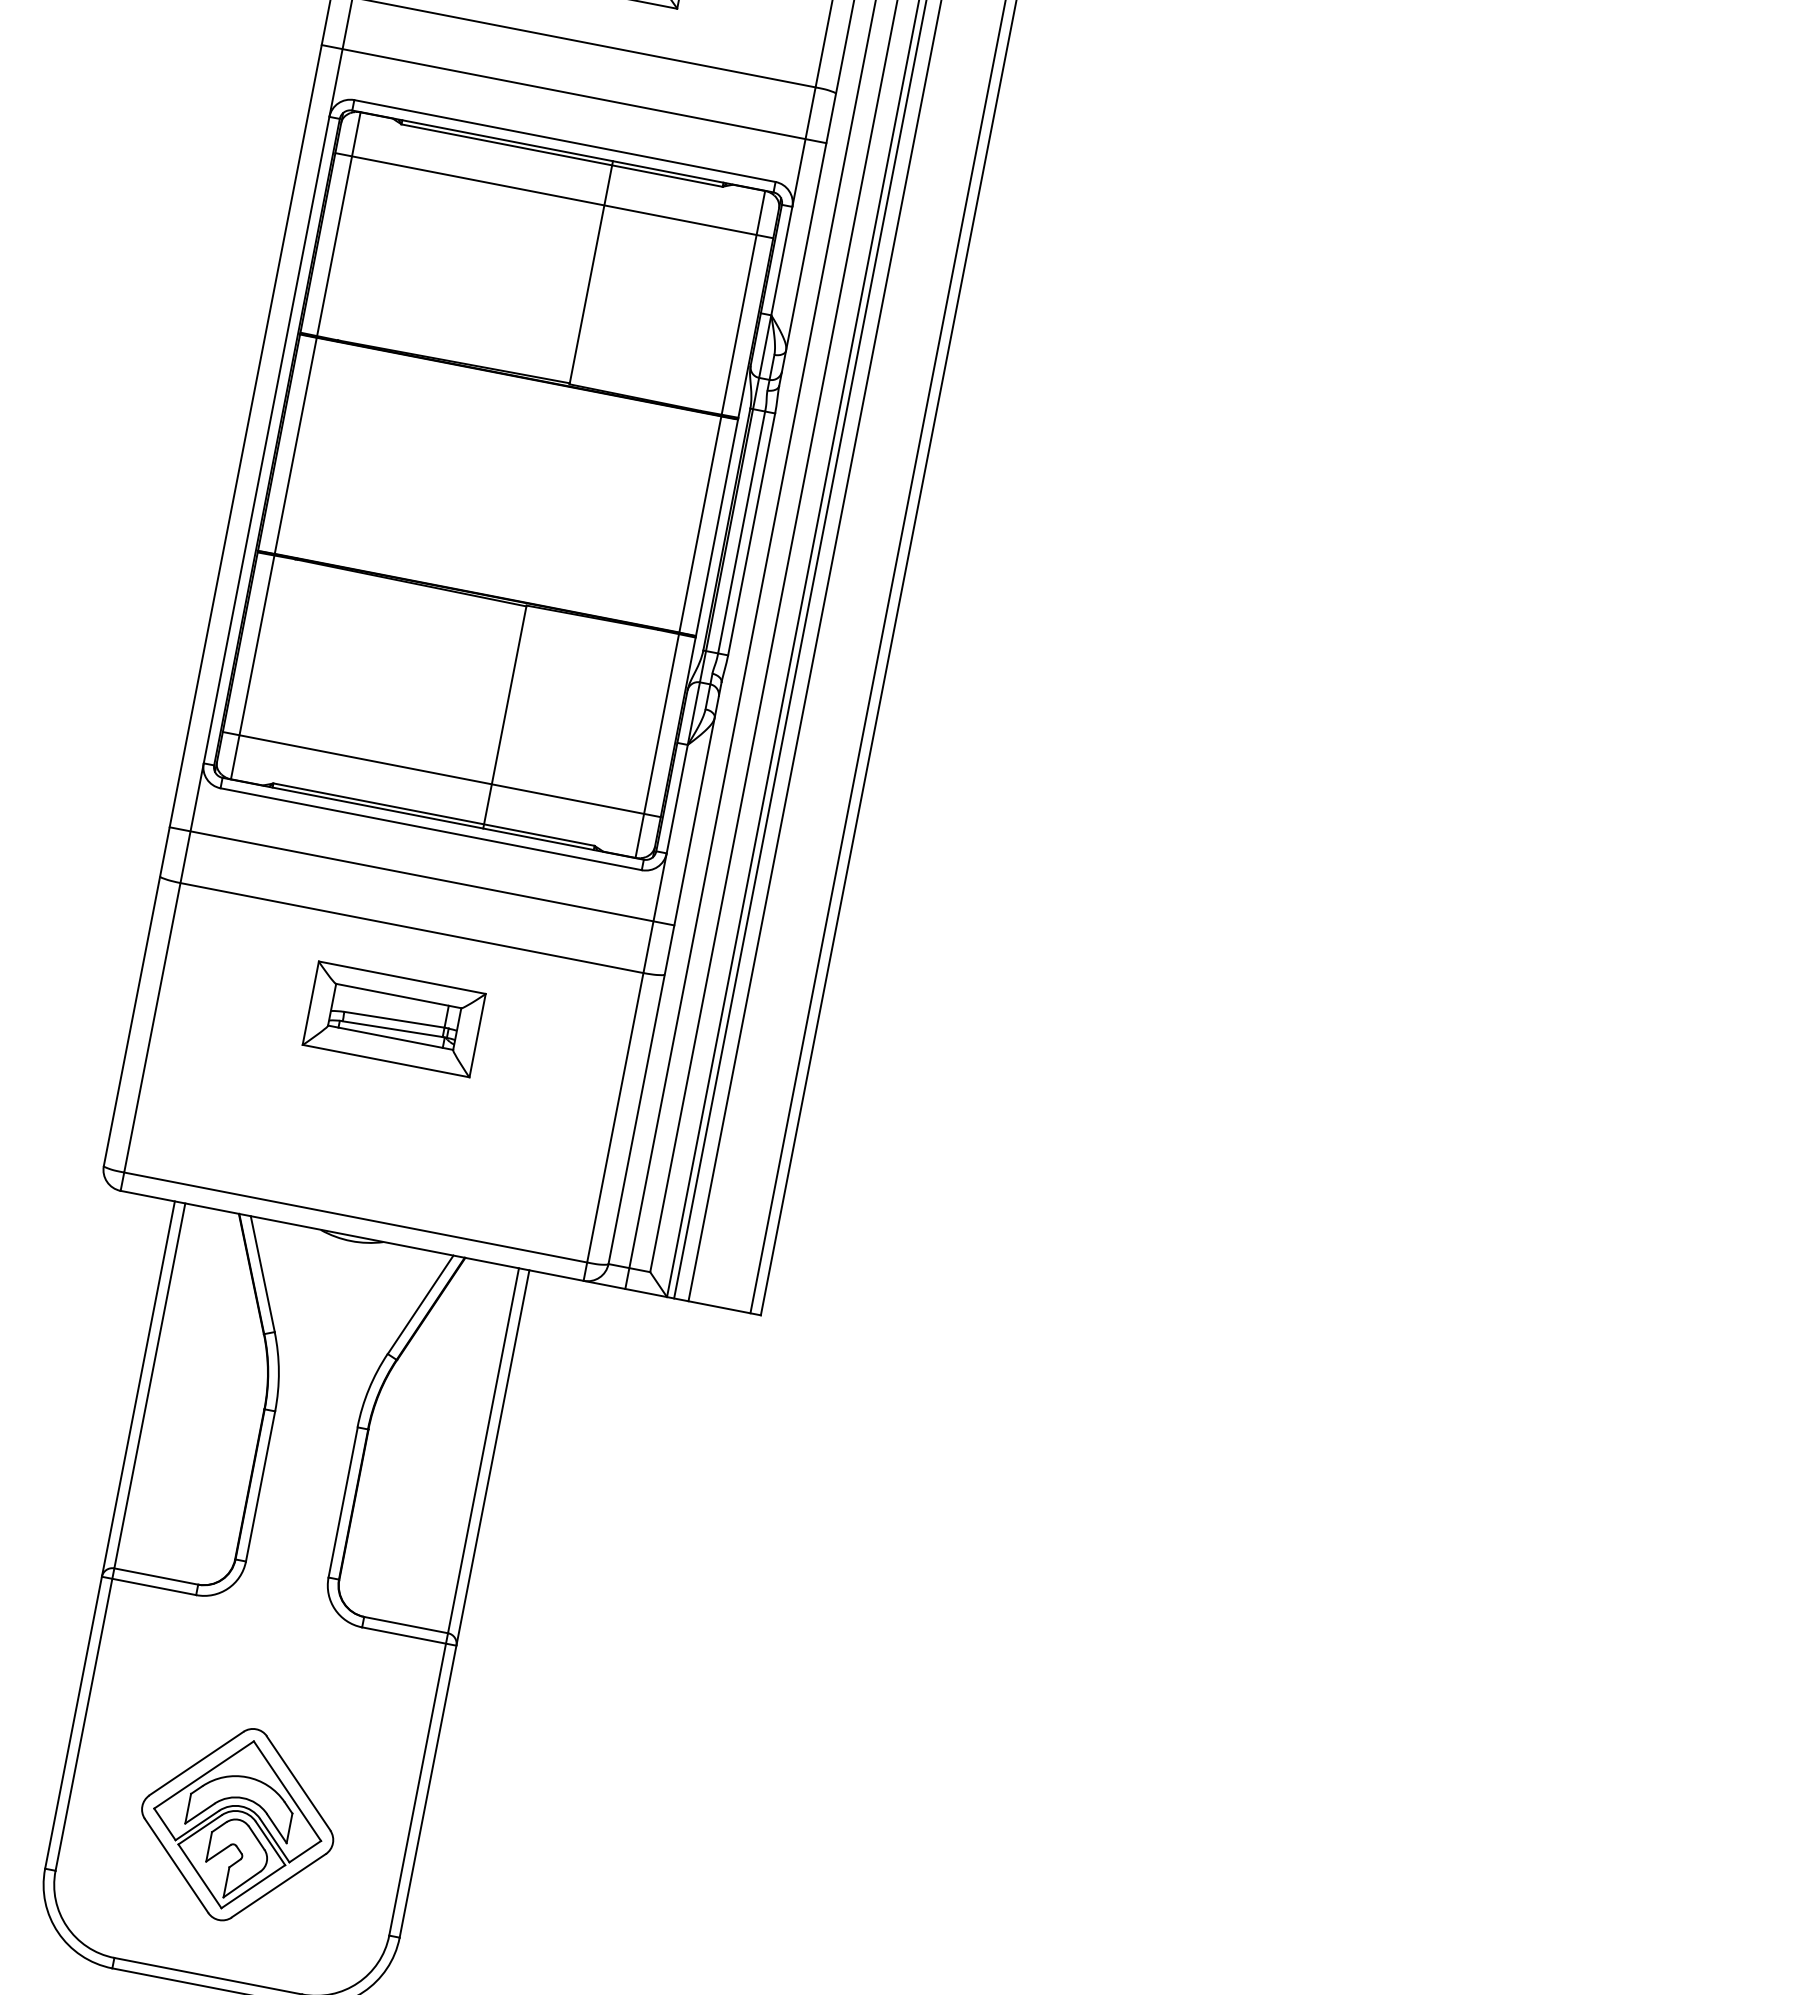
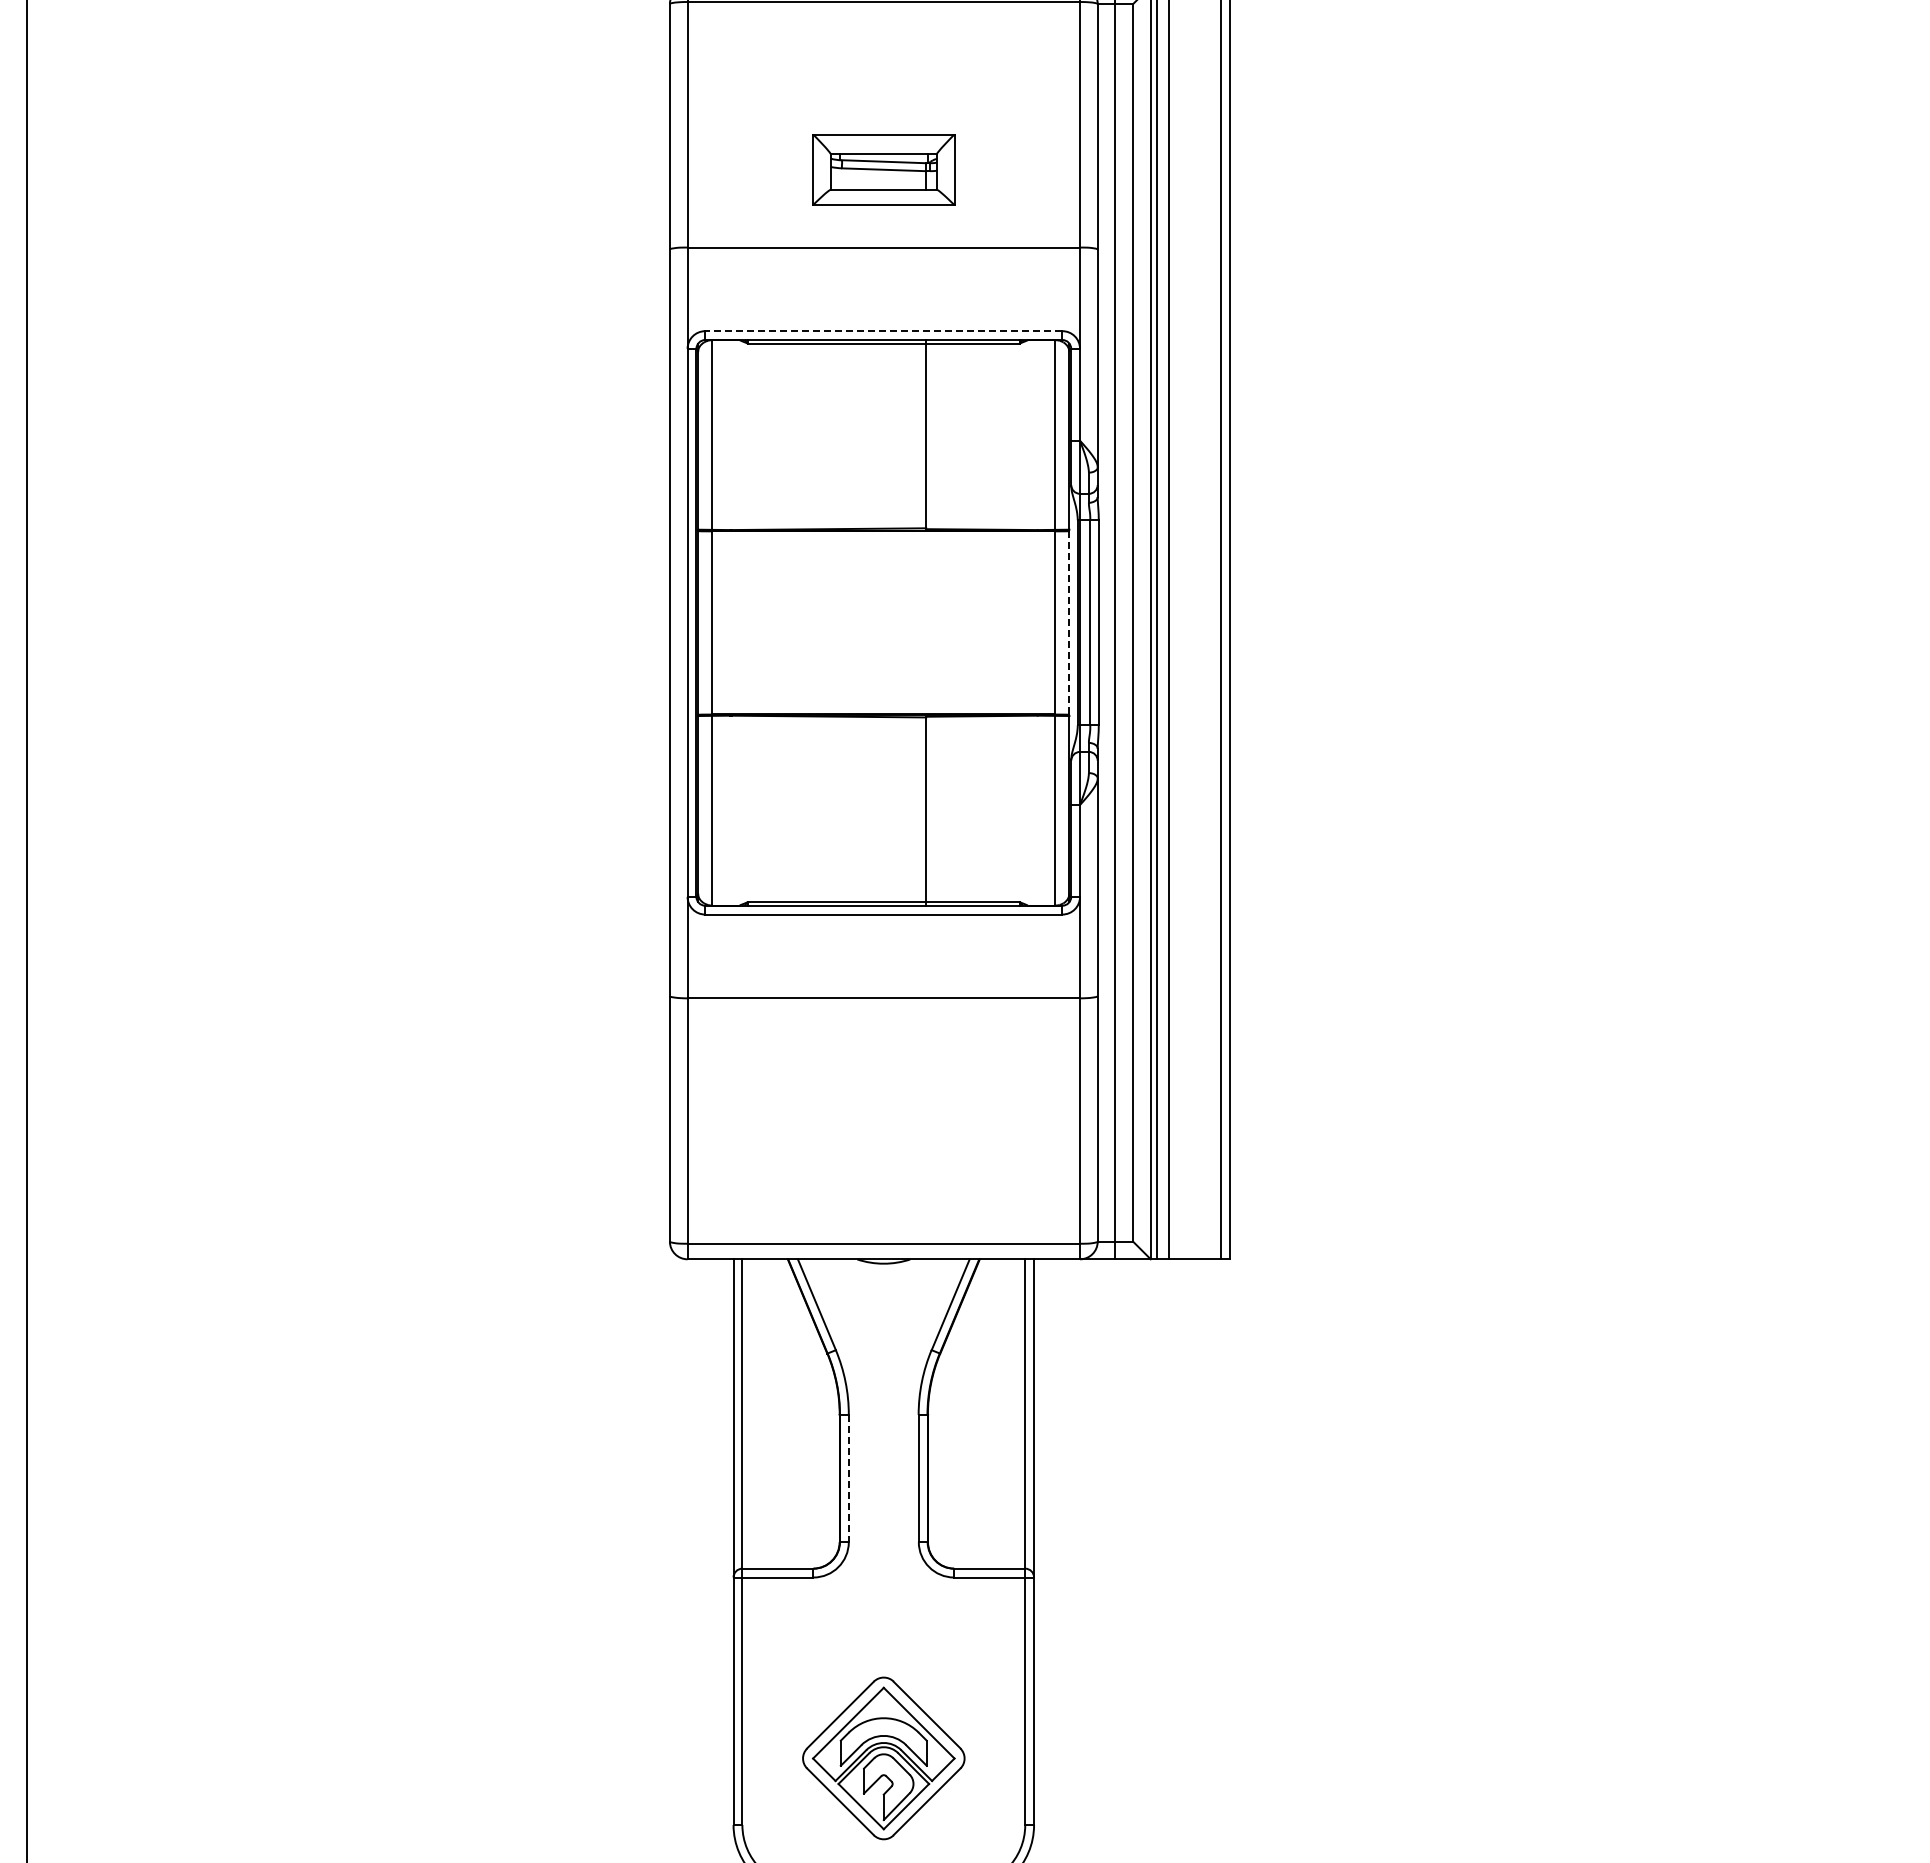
line: (573, 94) -> (883, 291), removed
line: (564, 141) -> (883, 331), solid -> dashed
line: (553, 195) -> (883, 377), removed
line: (717, 527) -> (1069, 622), solid -> dashed
line: (441, 774) -> (883, 868), removed
line: (421, 876) -> (883, 954), removed
part: (393, 1018) -> (883, 1075), removed
line: (260, 1486) -> (848, 1478), solid -> dashed

